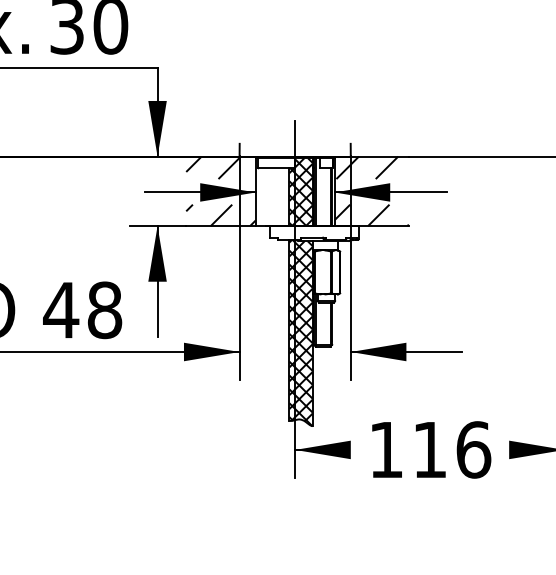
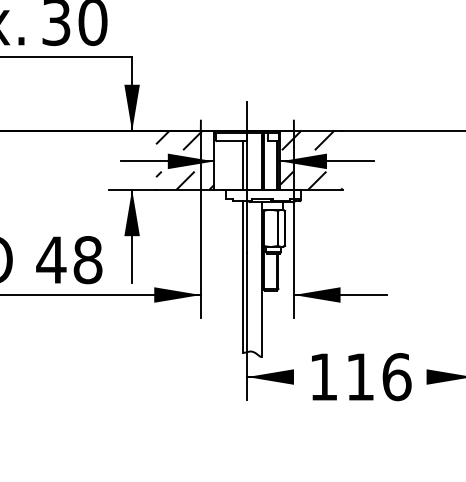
hatch: (300, 191) -> (251, 160), removed
hatch: (300, 333) -> (251, 279), removed

